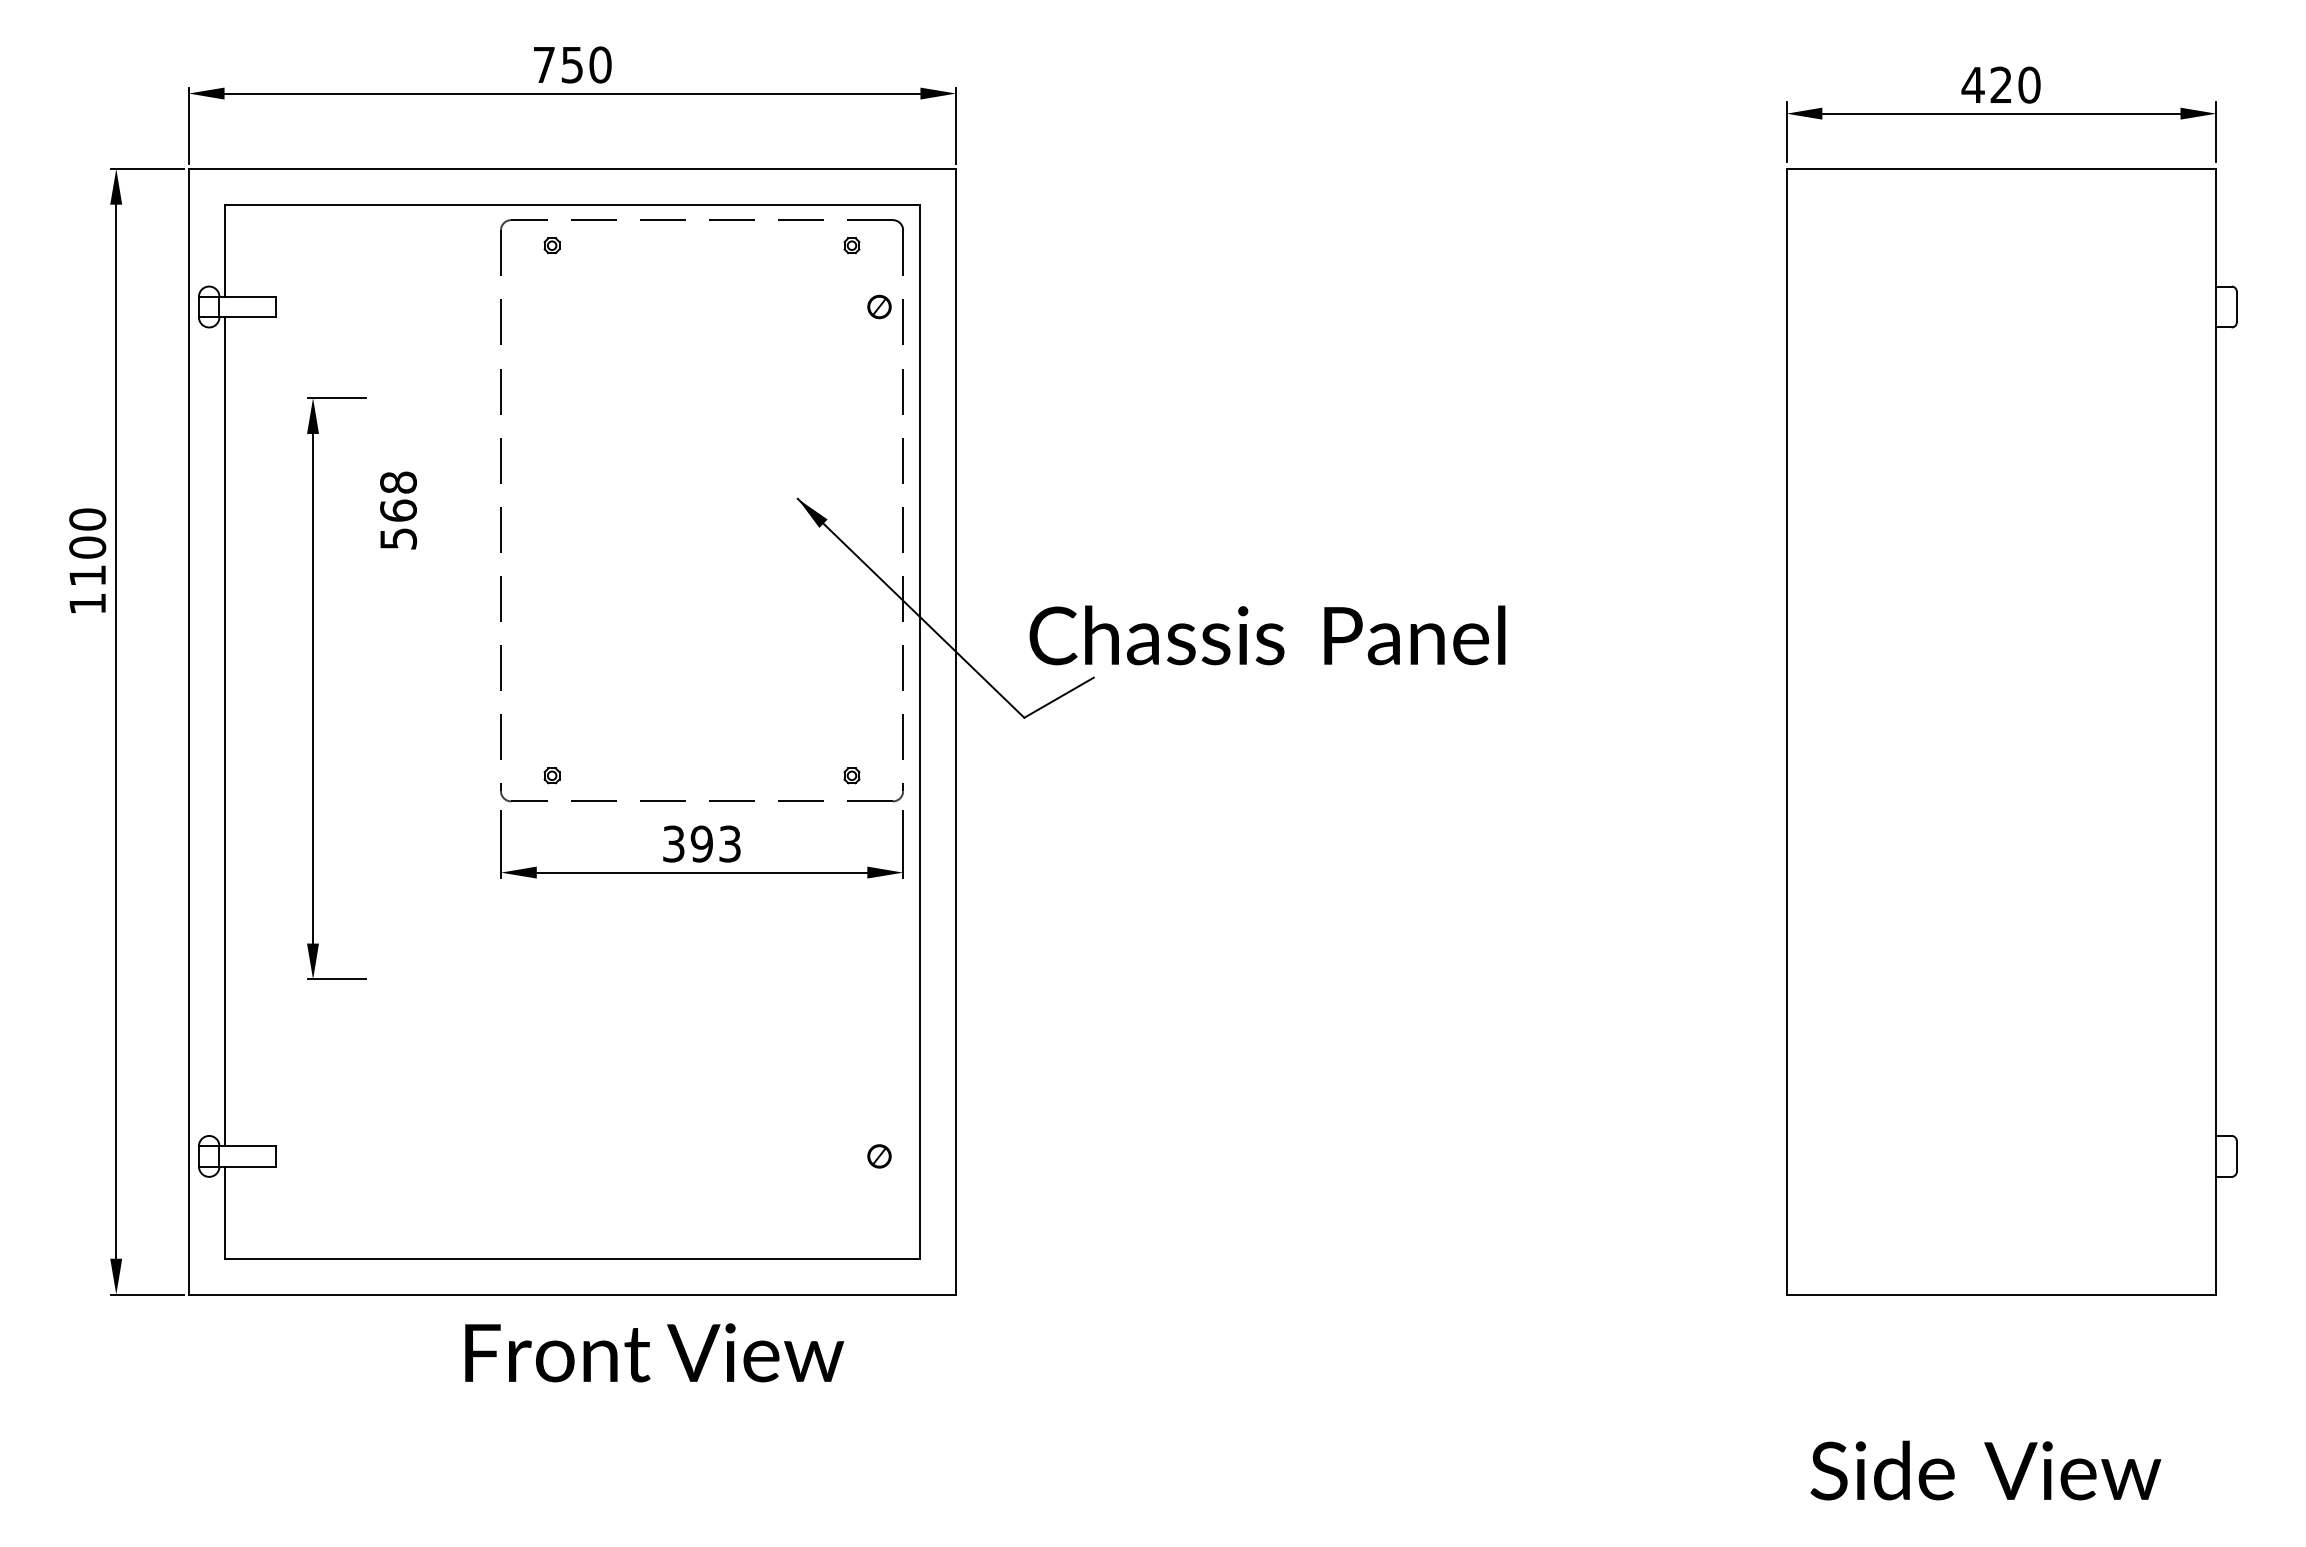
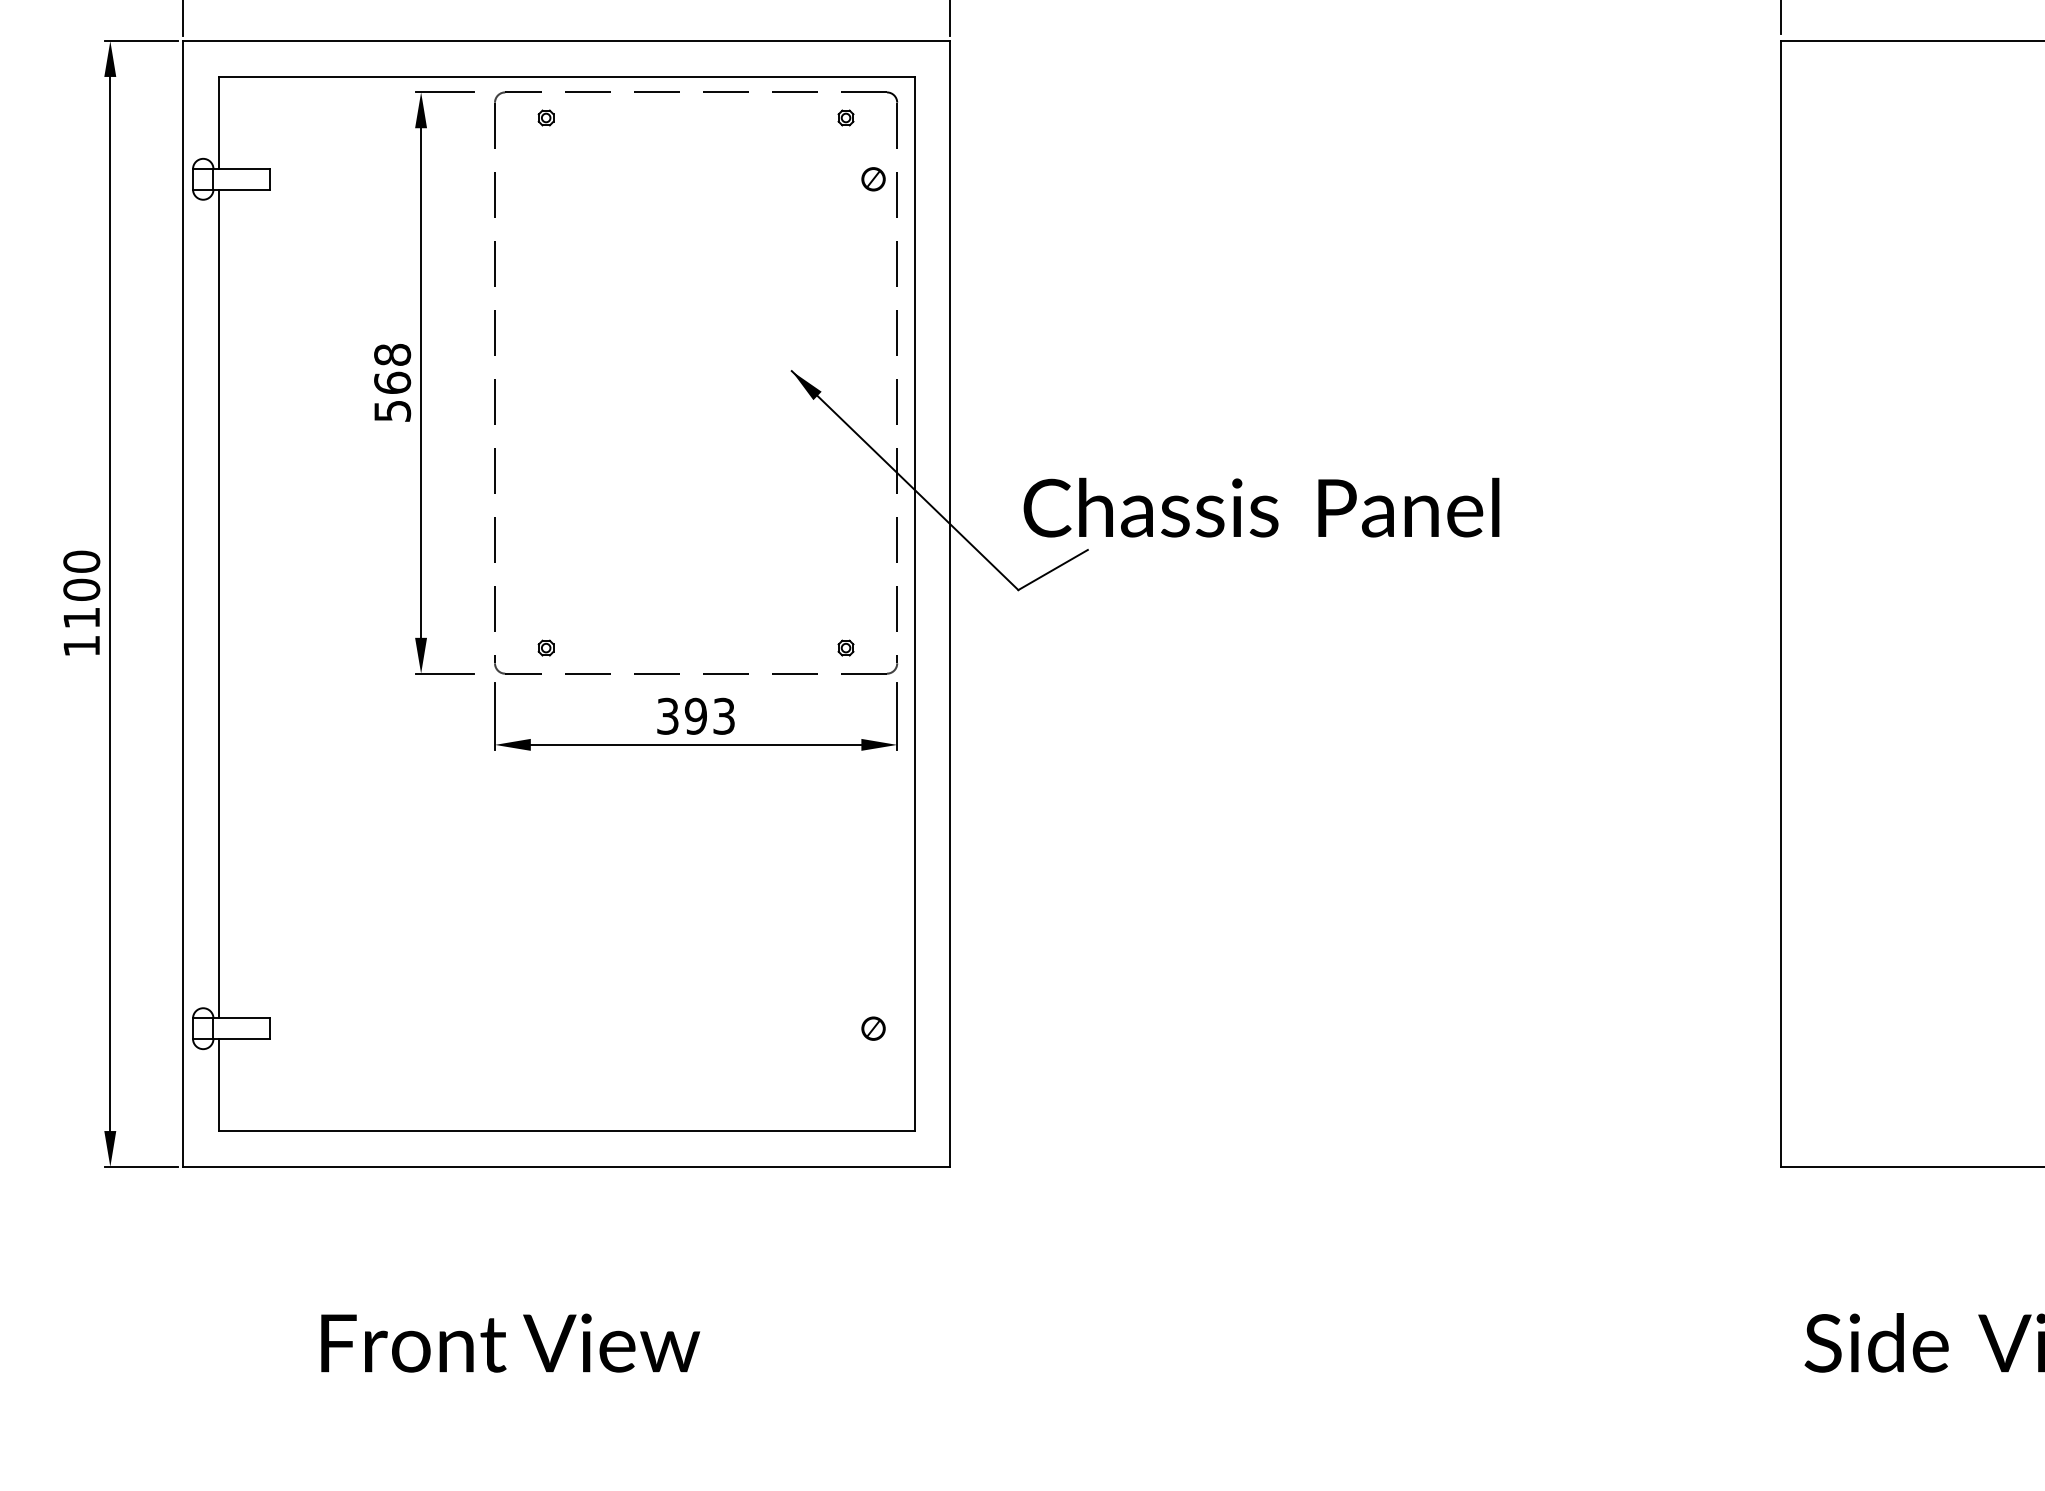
text: (87, 560) -> (81, 602), moved
part: (313, 688) -> (421, 382), moved
text: (654, 1352) -> (510, 1342), moved

